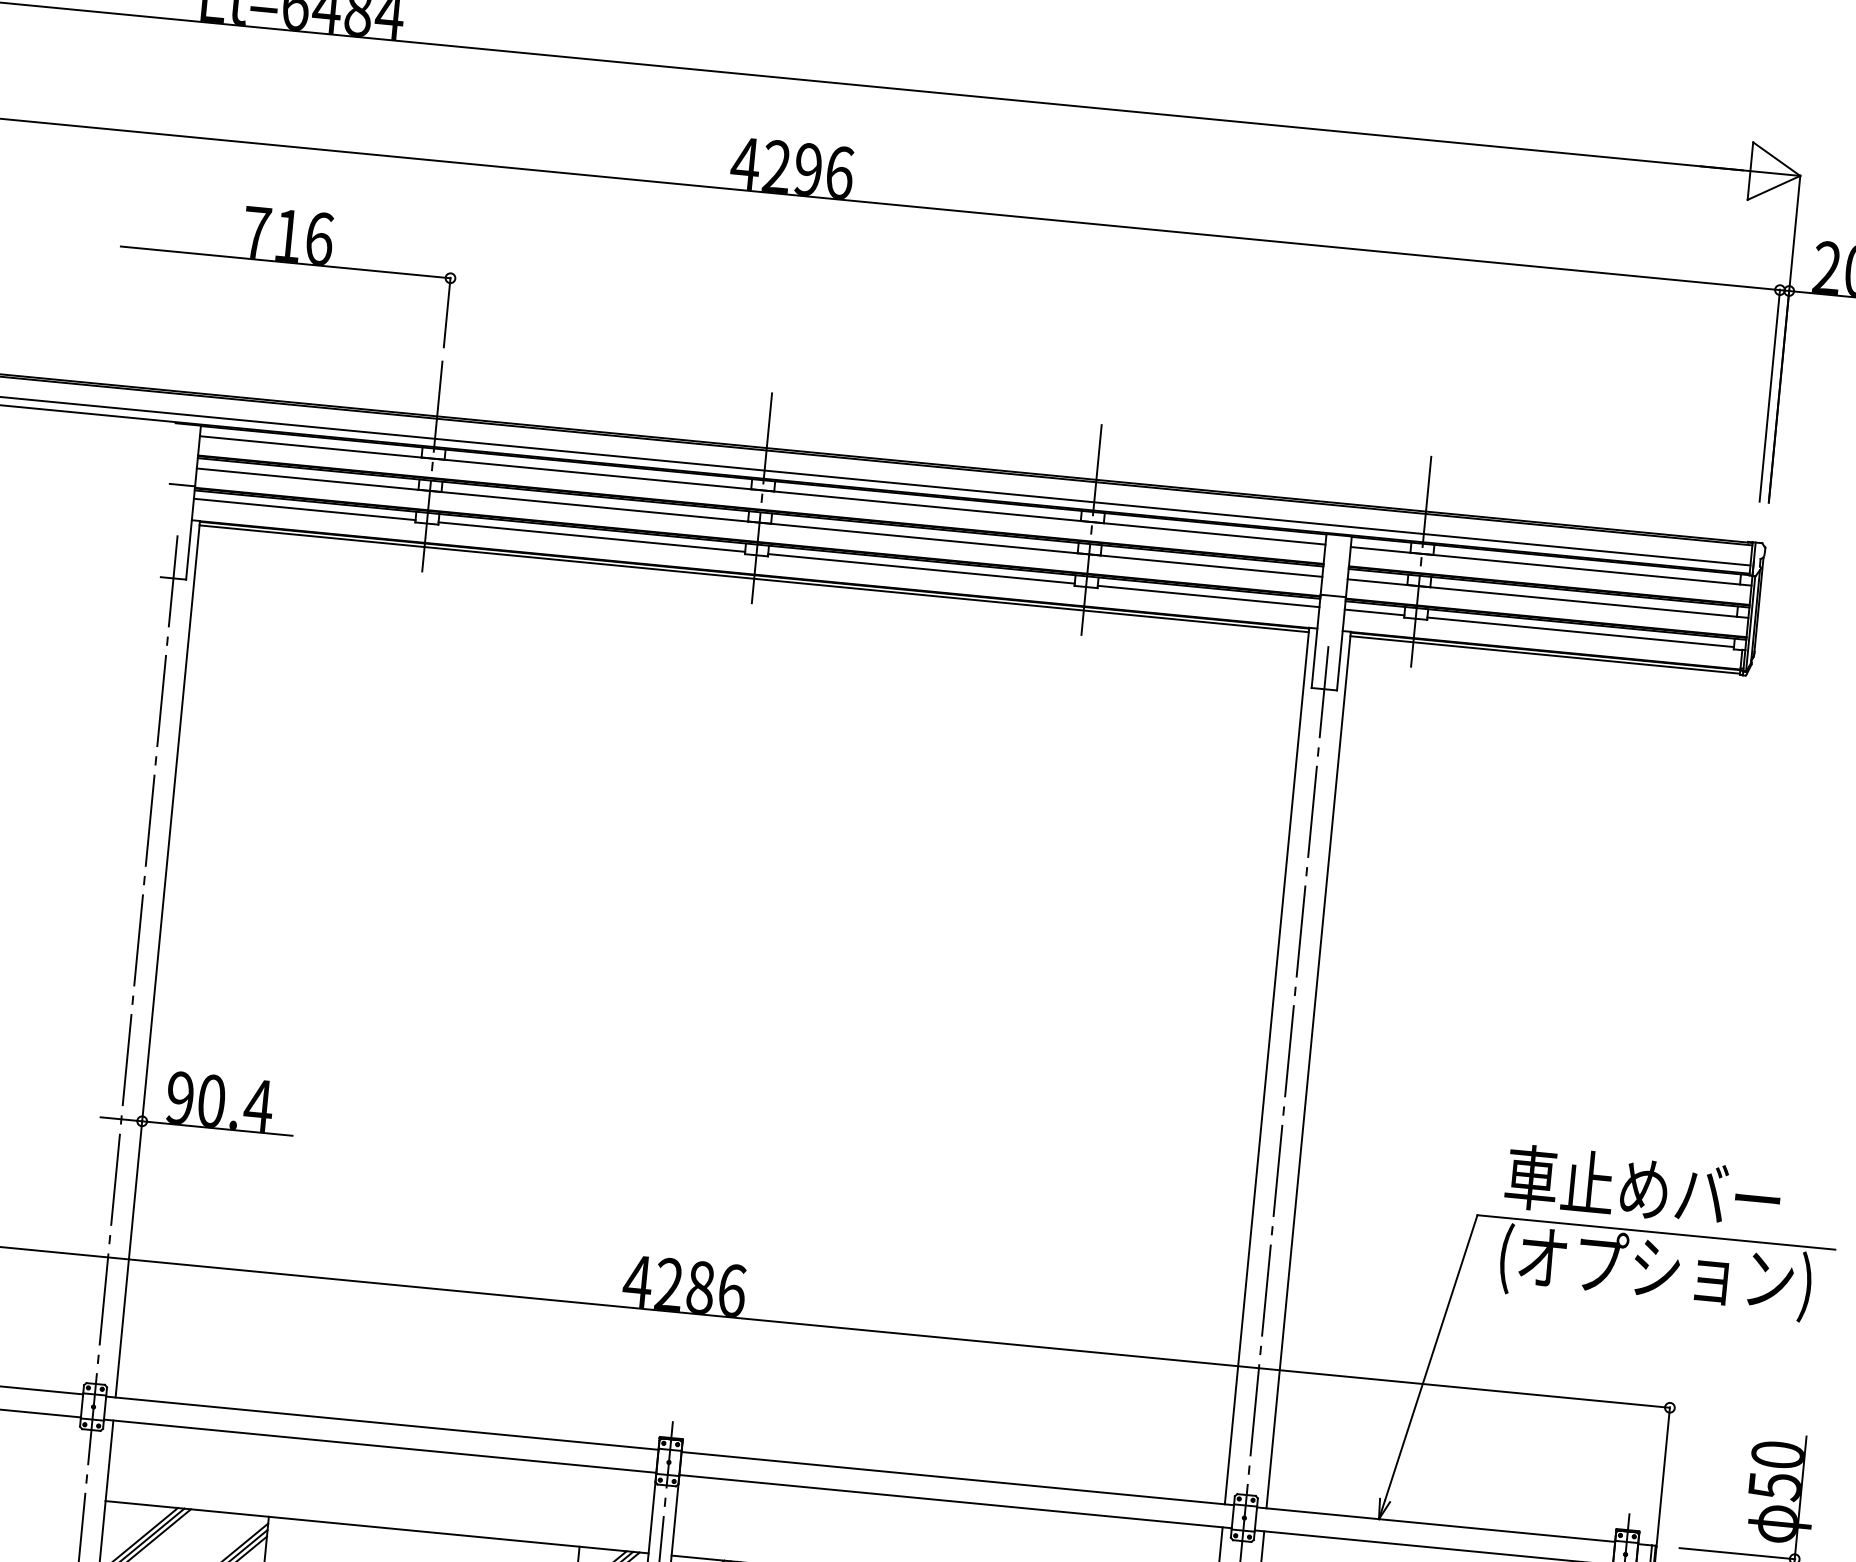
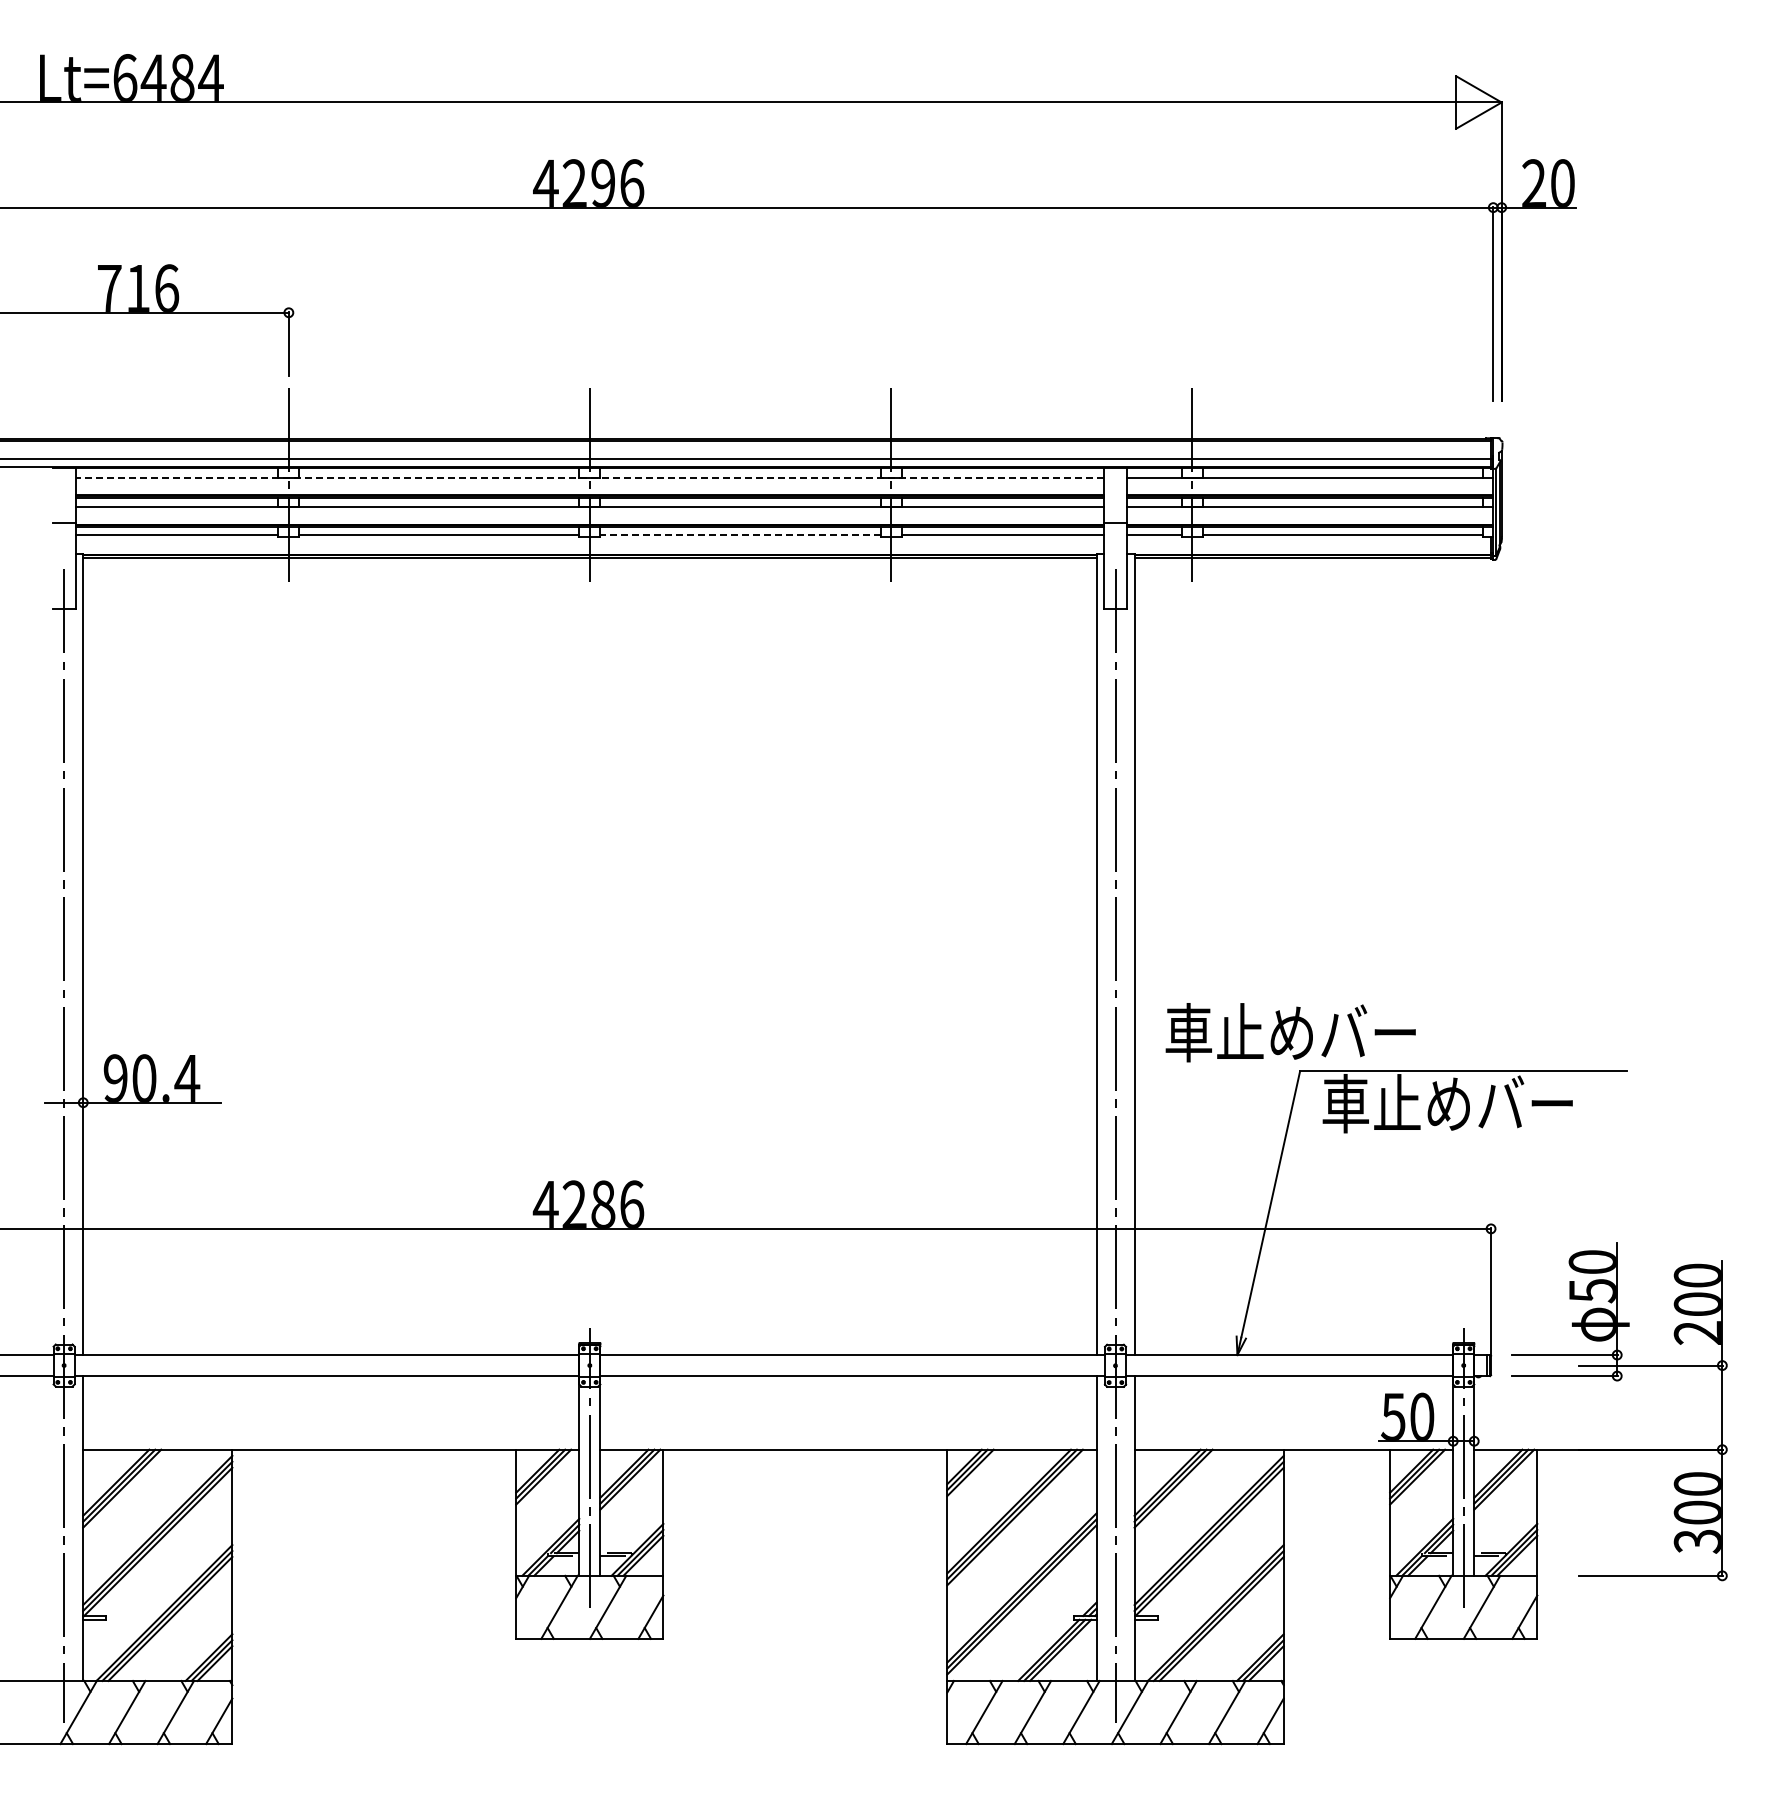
line: (762, 490) -> (589, 477), solid -> dashed
line: (921, 568) -> (740, 534), solid -> dashed
text: (1642, 1188) -> (1290, 1032), moved
text: (1654, 1272) -> (1465, 1107), (オプション) -> 車止めバー

